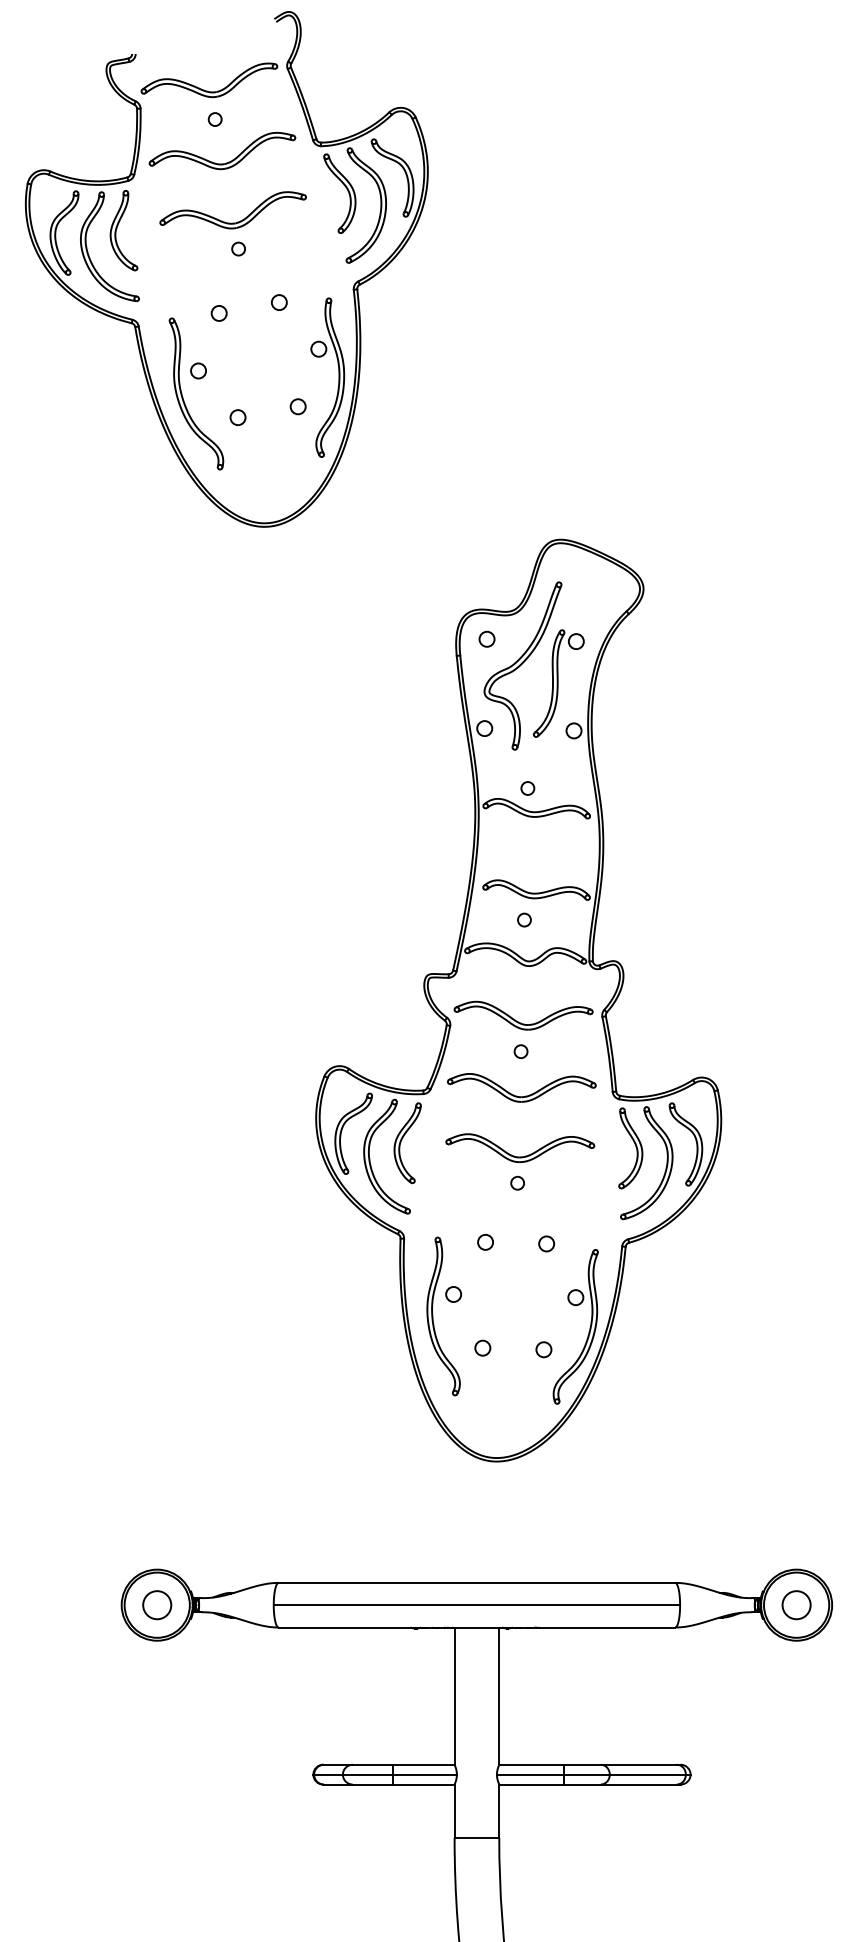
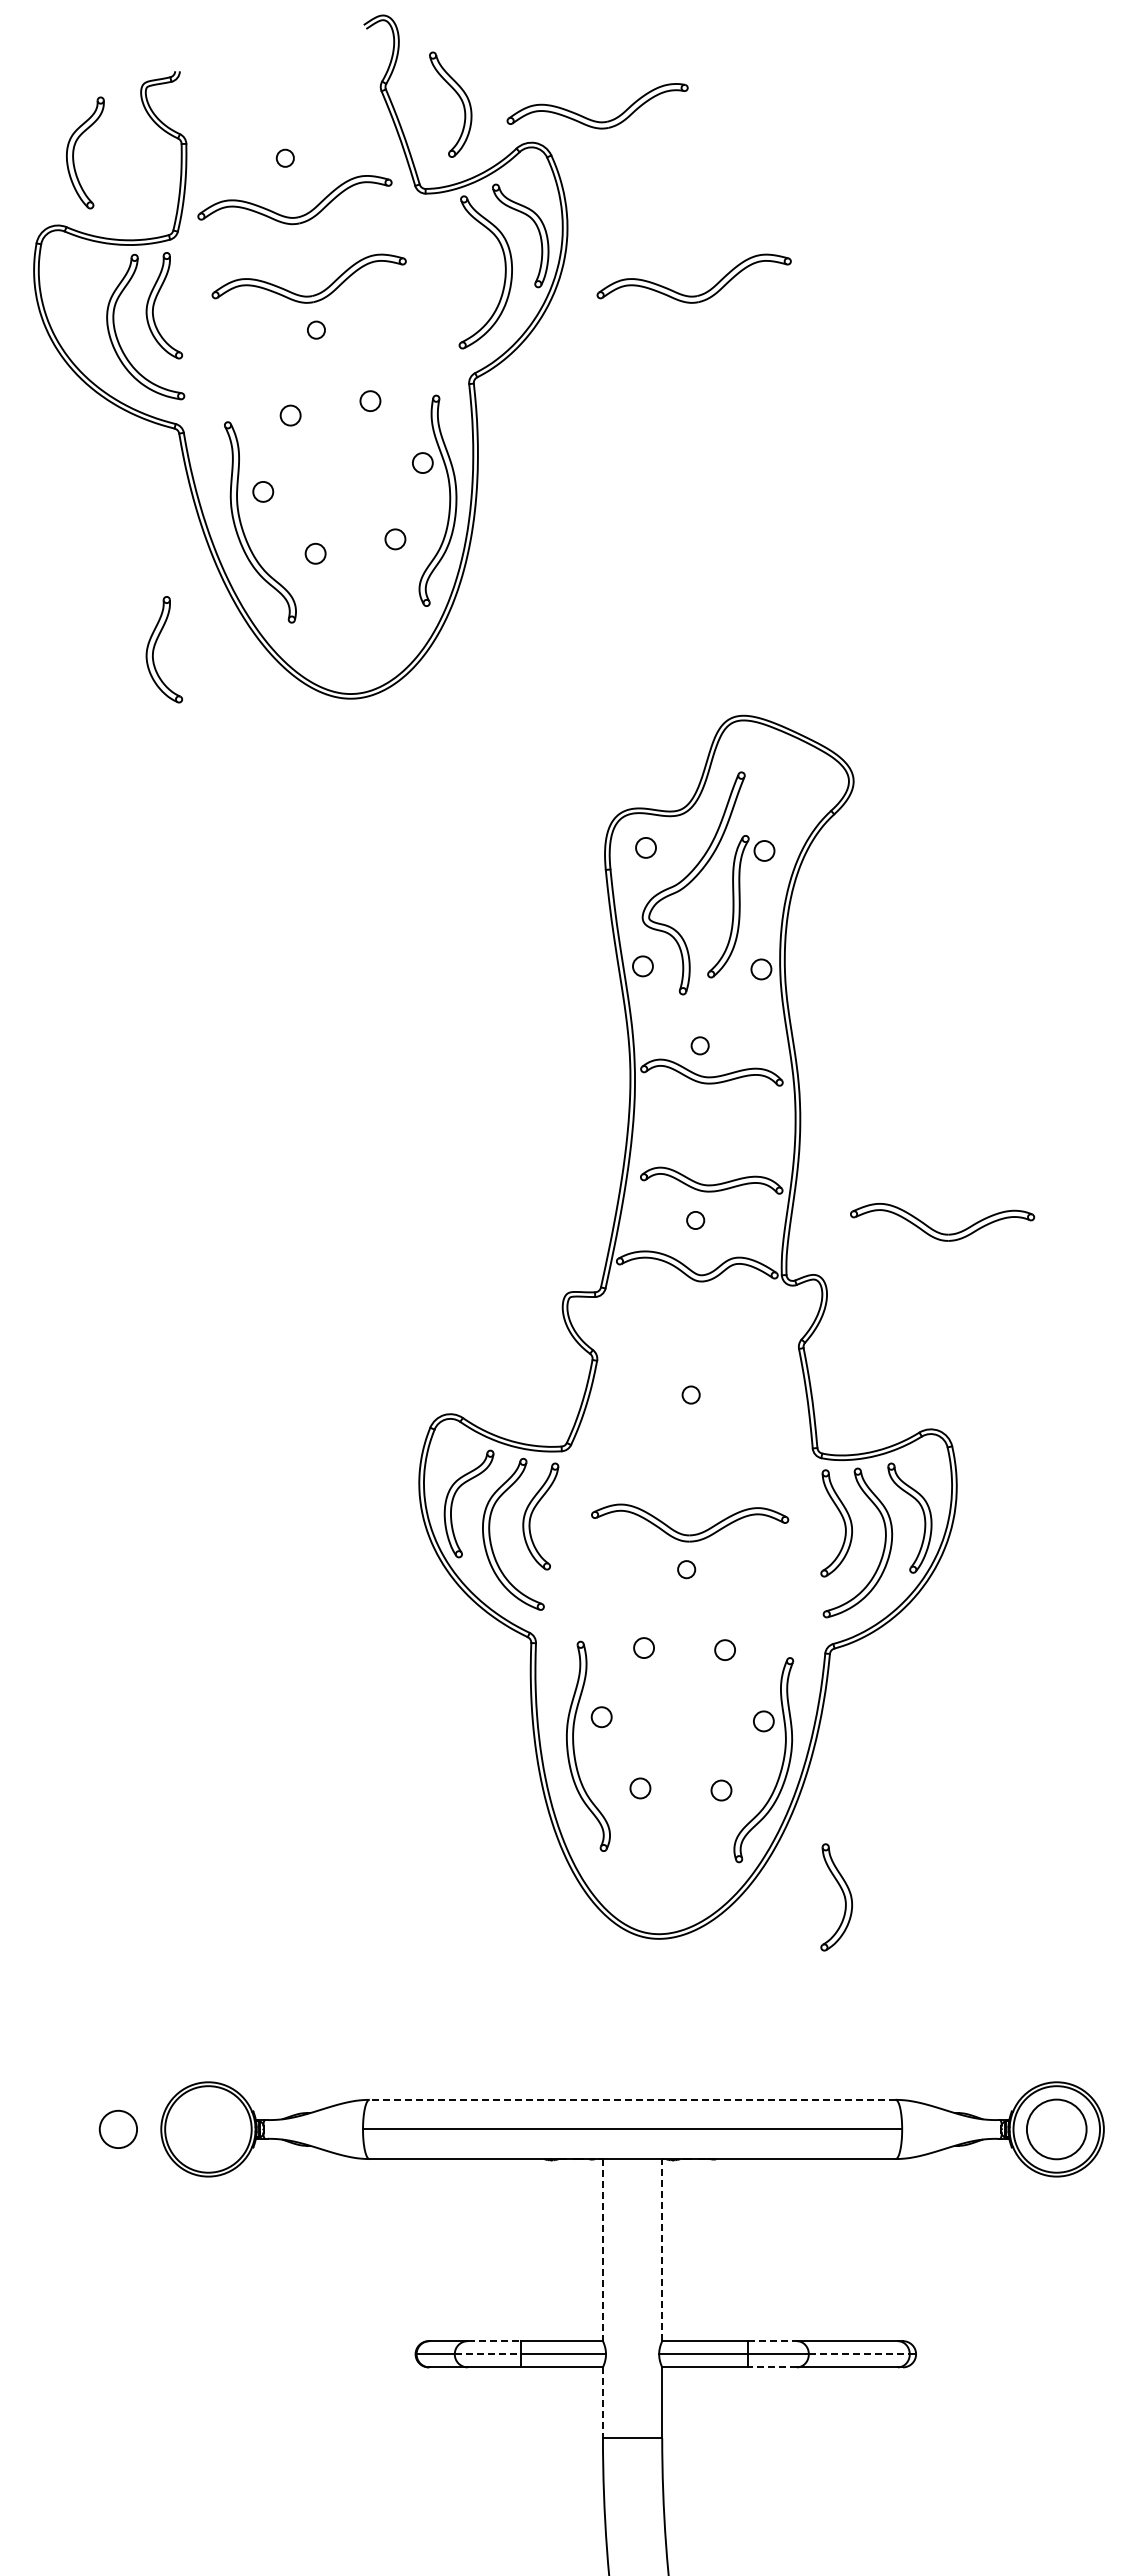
part: (205, 90) -> (592, 119), moved
part: (346, 189) -> (459, 98), moved
part: (526, 222) -> (698, 294), added
part: (56, 232) -> (74, 152), moved
part: (117, 487) -> (155, 646), added
part: (520, 1022) -> (938, 1231), moved
part: (522, 1096) -> (692, 1454), removed
part: (635, 1429) -> (843, 1896), added
line: (476, 1582) -> (632, 2099), solid -> dashed
circle: (156, 1604) -> (117, 2128), moved
circle: (796, 1605) -> (1056, 2129), size x1.6
line: (499, 1695) -> (662, 2249), solid -> dashed
line: (454, 1696) -> (602, 2250), solid -> dashed
line: (372, 1765) -> (494, 2341), solid -> dashed
line: (583, 1765) -> (773, 2341), solid -> dashed
line: (368, 1774) -> (488, 2354), solid -> dashed
line: (647, 1774) -> (859, 2354), solid -> dashed
line: (582, 1784) -> (772, 2367), solid -> dashed
line: (454, 1811) -> (602, 2403), solid -> dashed

